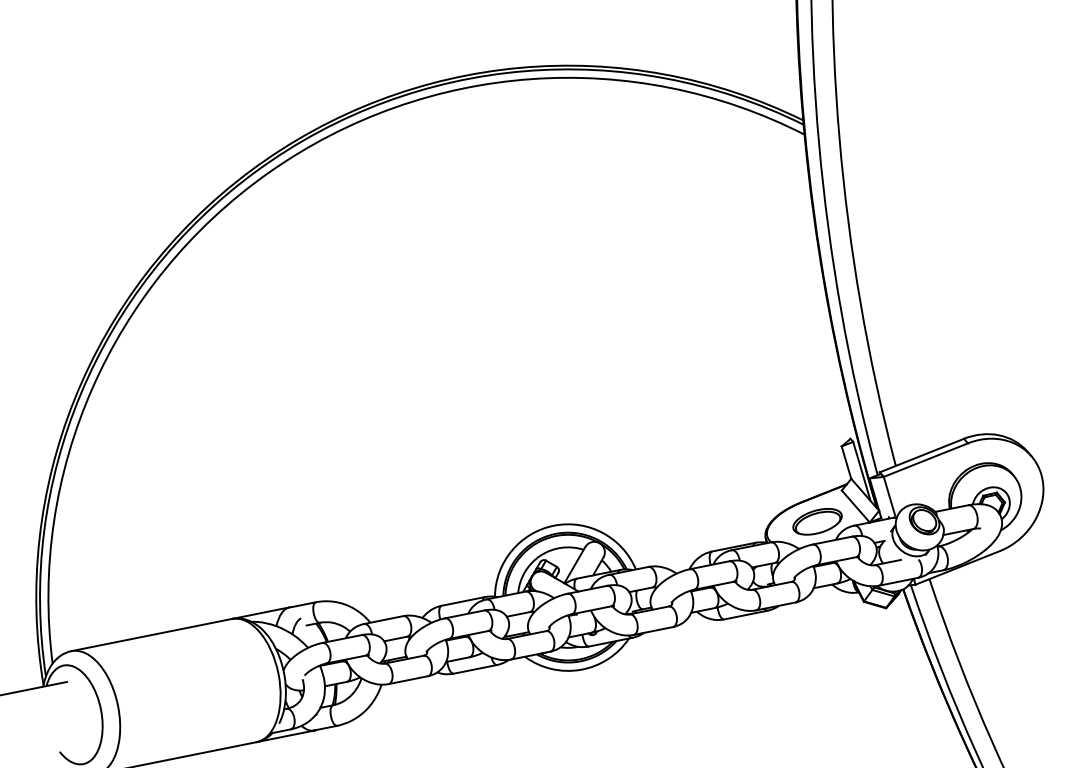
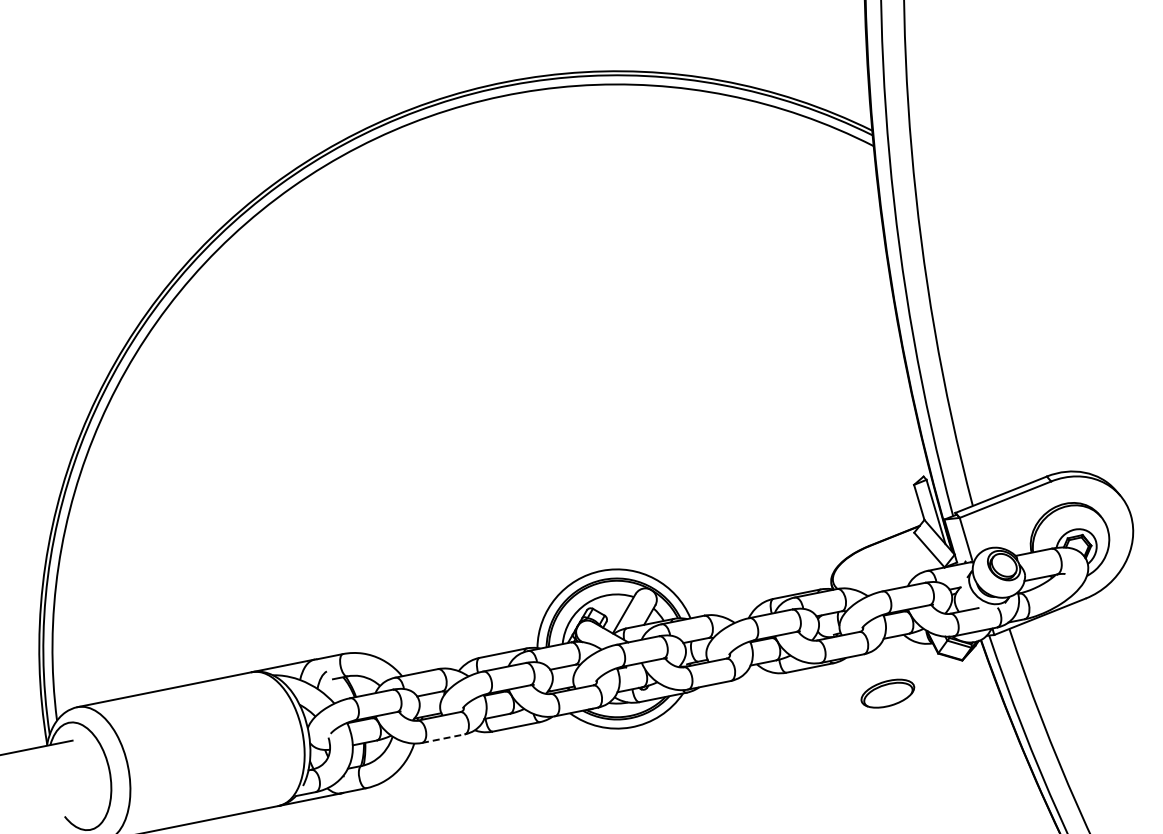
part: (817, 521) -> (887, 693), moved
line: (408, 680) -> (443, 738), solid -> dashed

